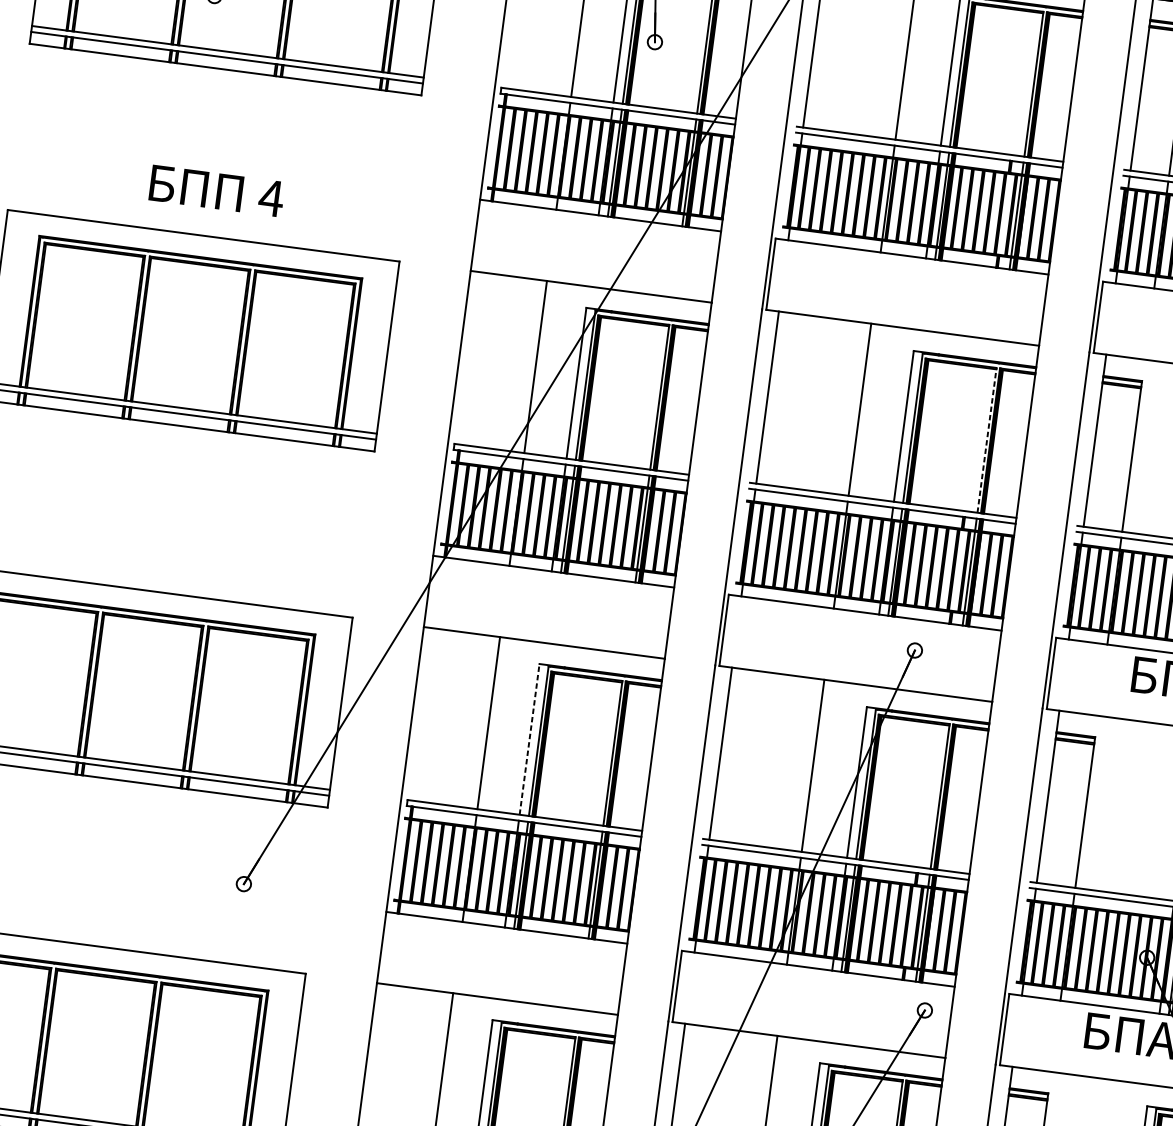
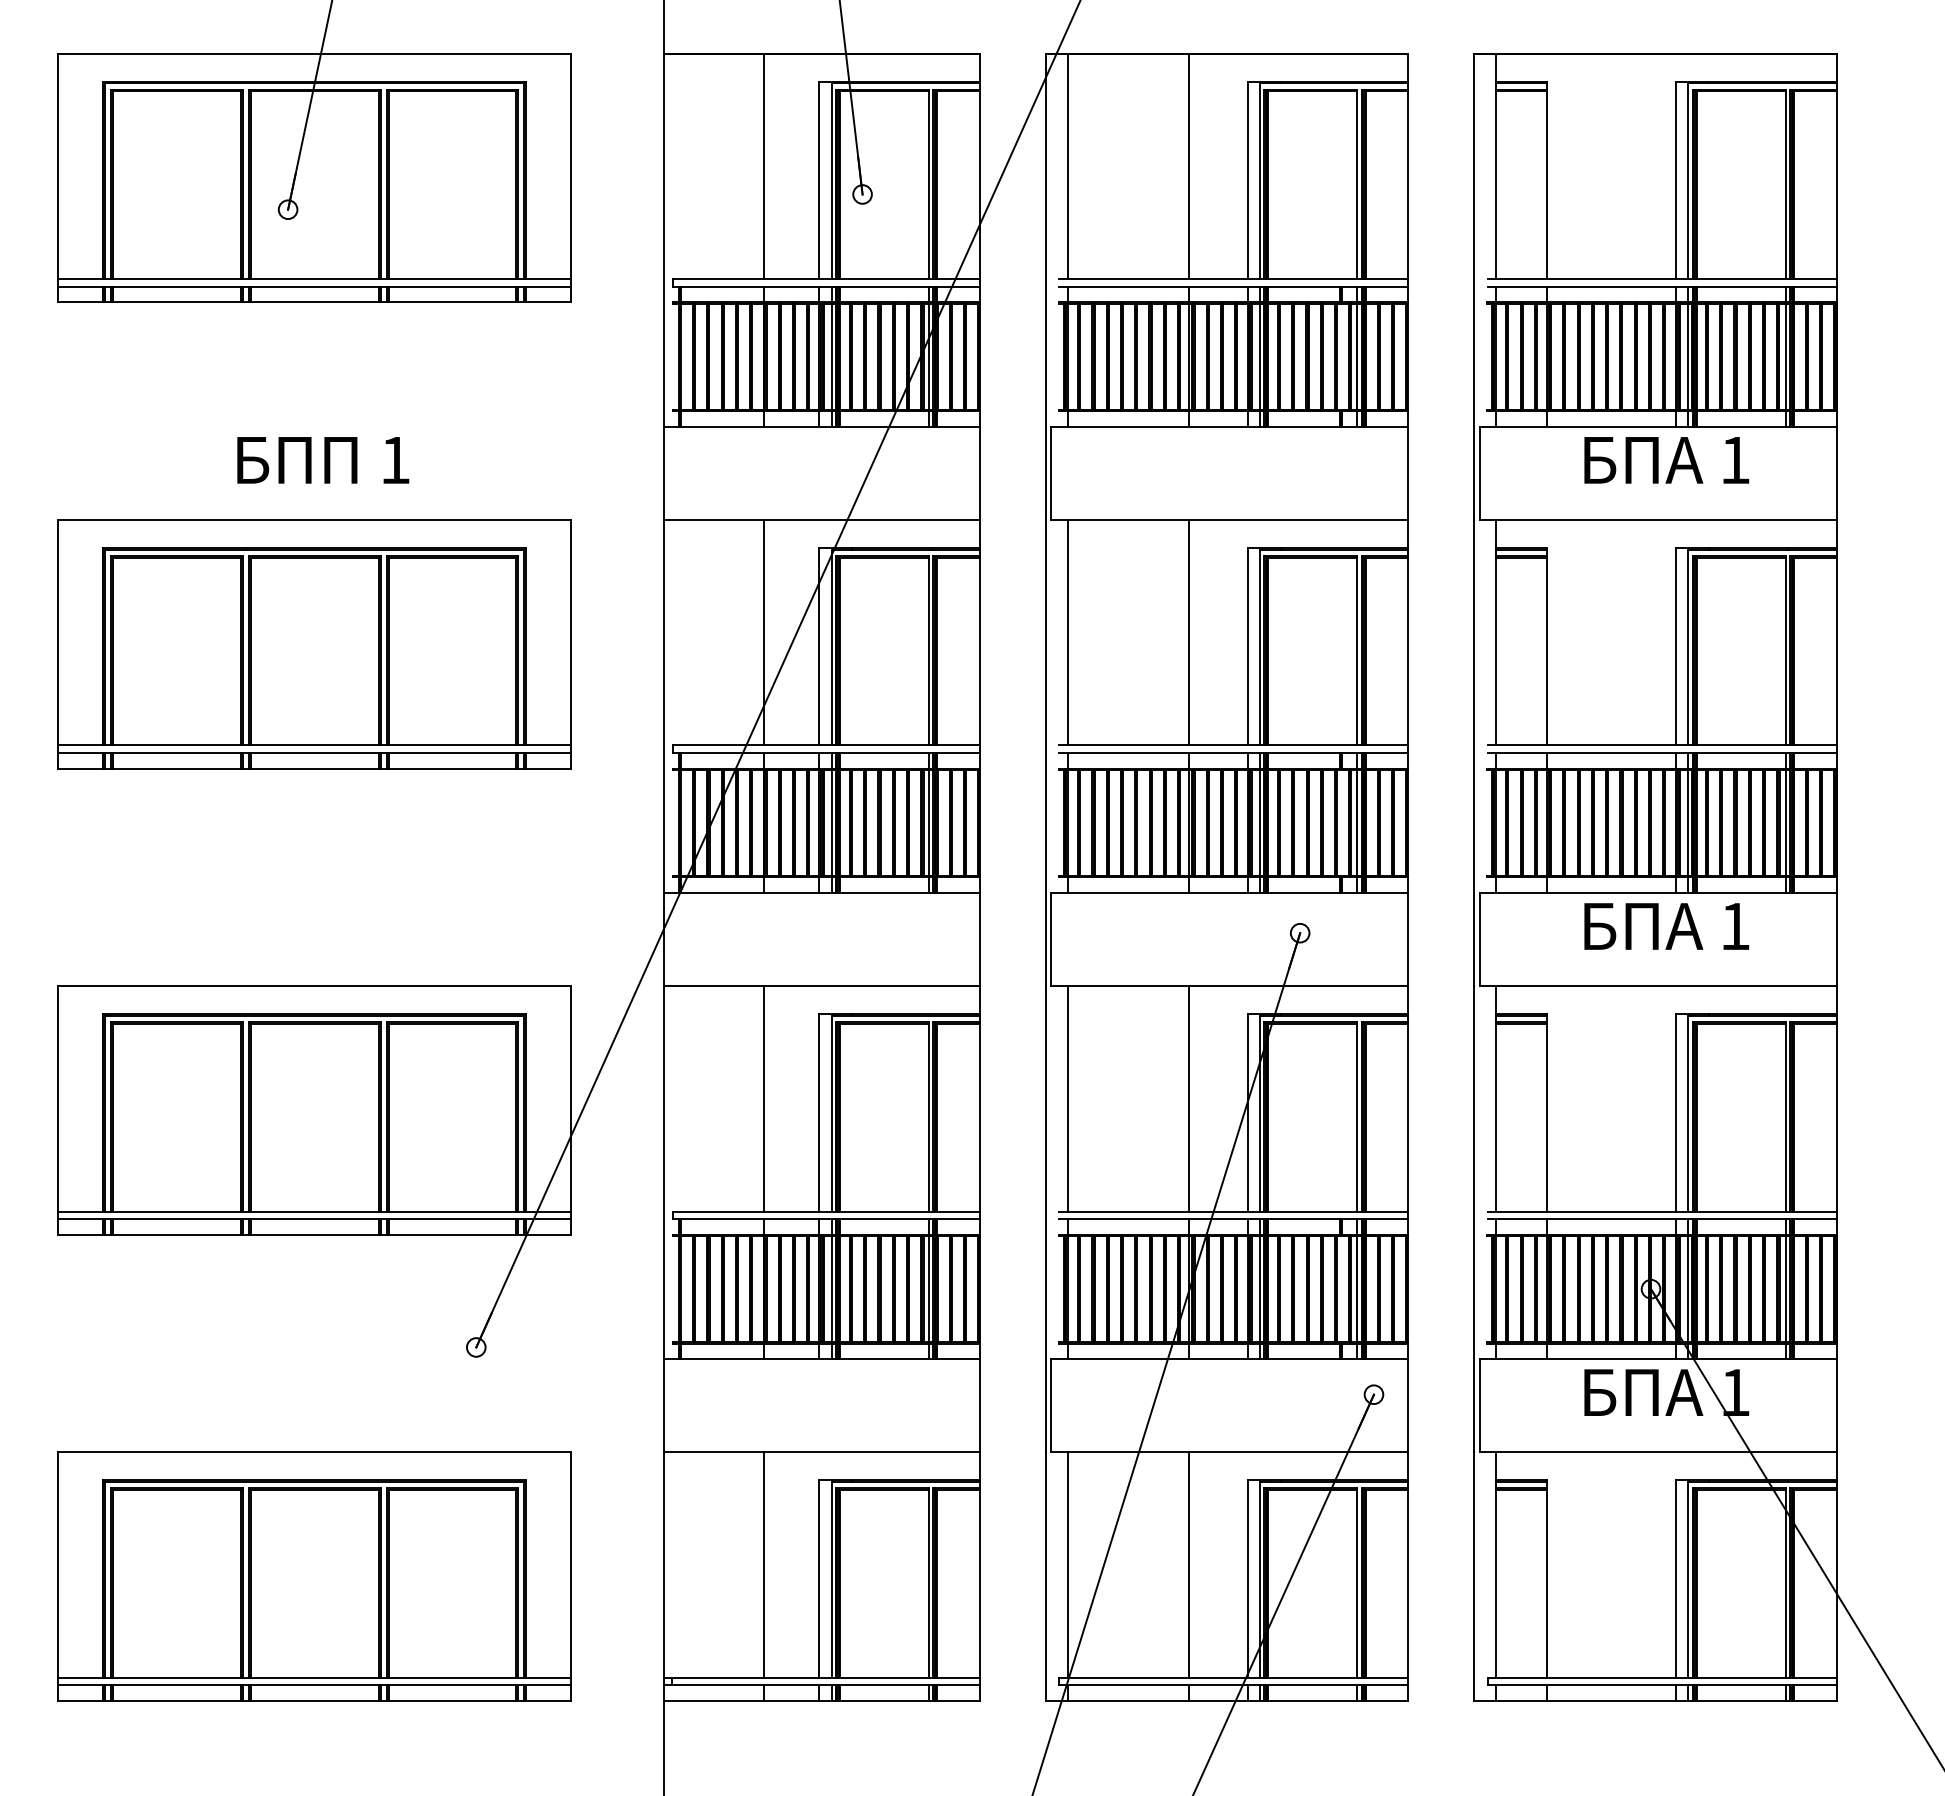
text: (271, 198) -> (395, 460), 4 -> 1
line: (987, 440) -> (1357, 650), dashed -> solid
line: (529, 739) -> (819, 1112), dashed -> solid

